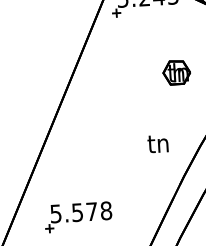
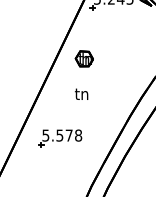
part: (175, 72) -> (83, 58), moved
text: (157, 142) -> (81, 93), moved

